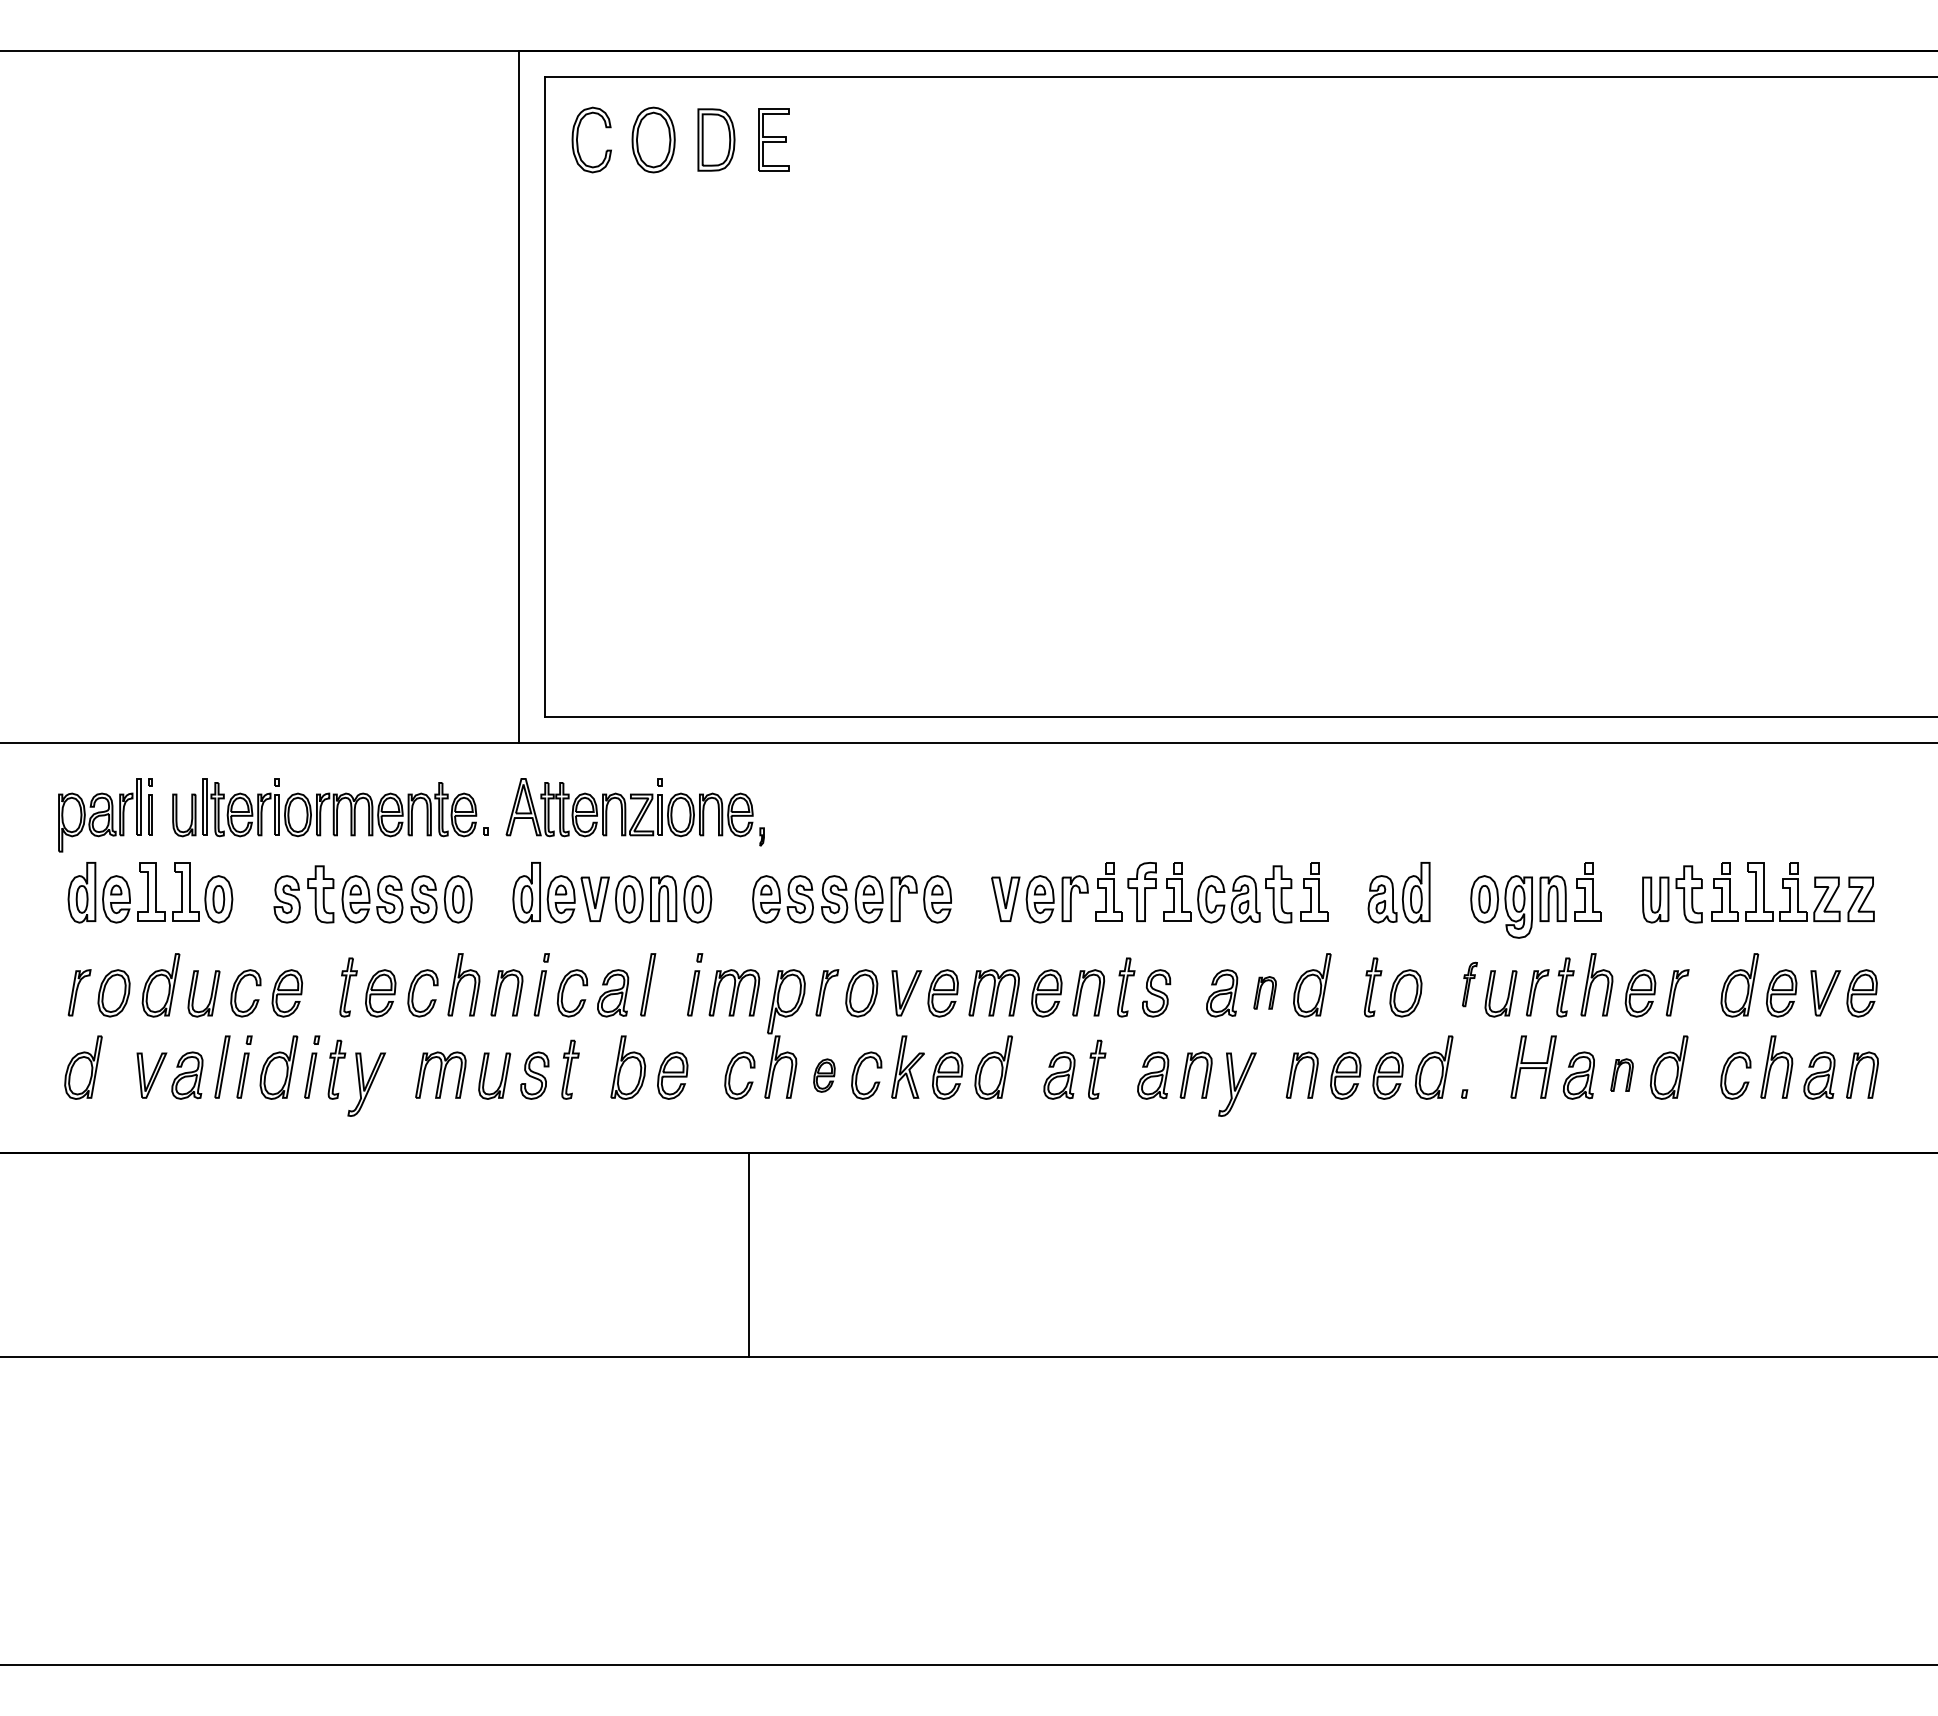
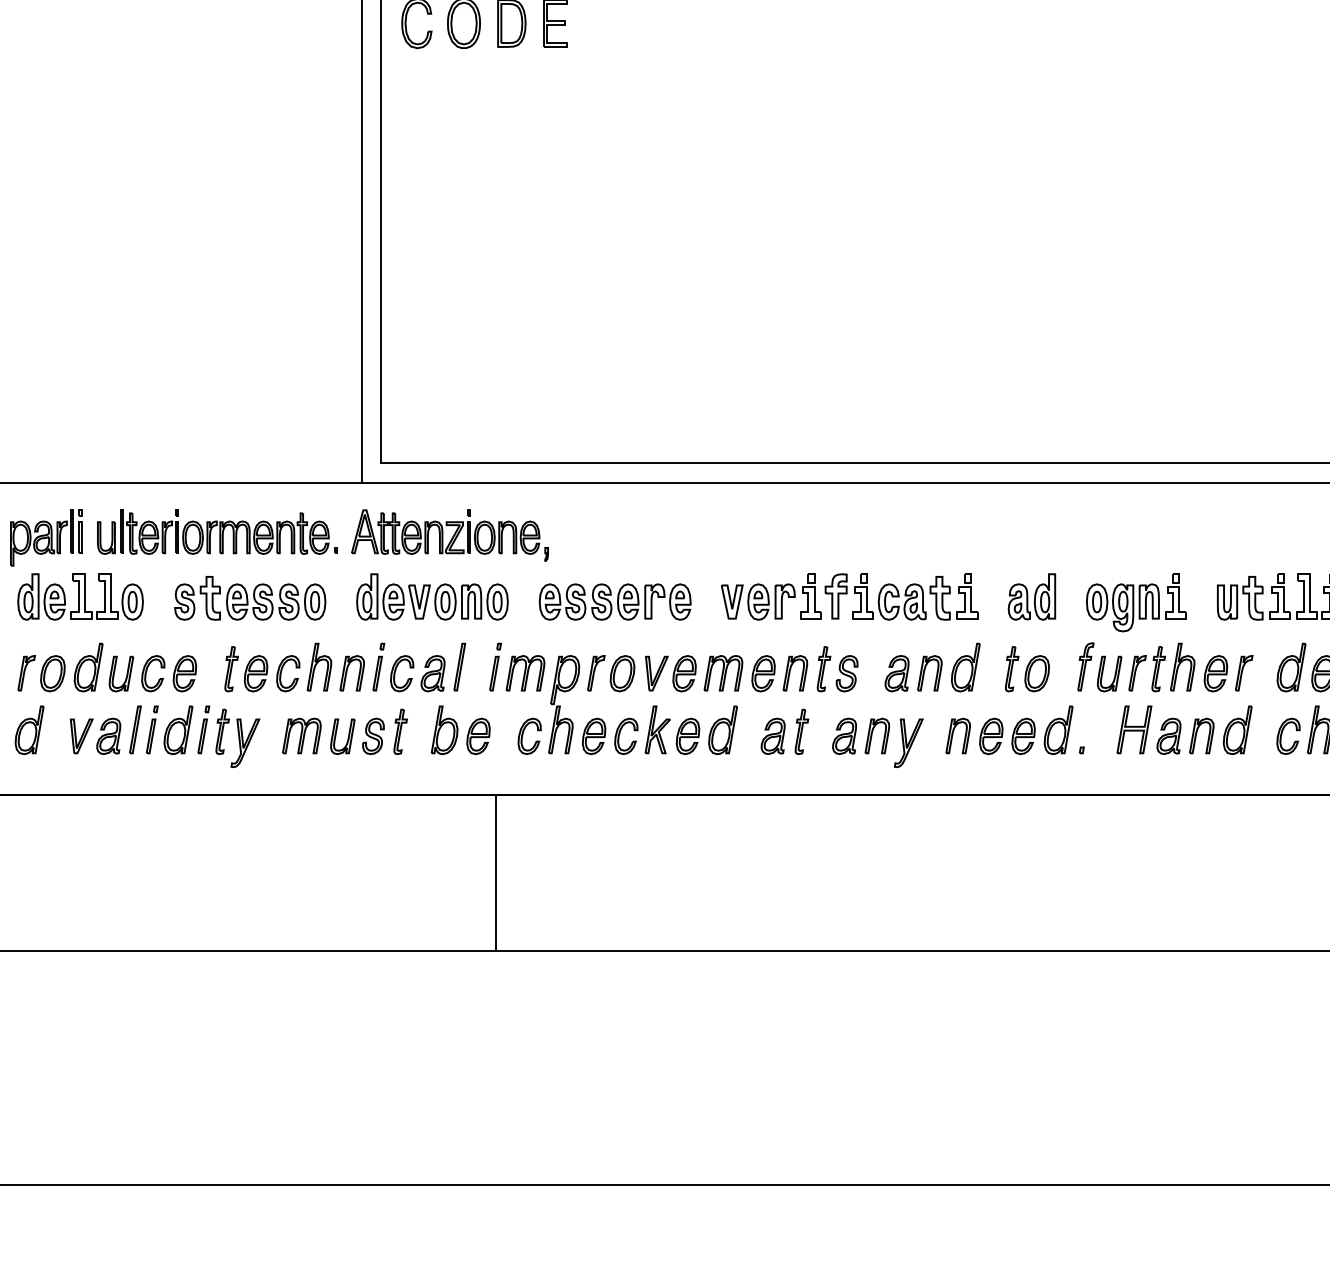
part: (1469, 984) -> (1085, 666), size x1.43
part: (1264, 992) -> (929, 673), size x1.43
part: (1621, 1074) -> (1201, 735), size x1.43
part: (824, 1075) -> (594, 736), size x1.43
line: (749, 1254) -> (495, 872), moved

